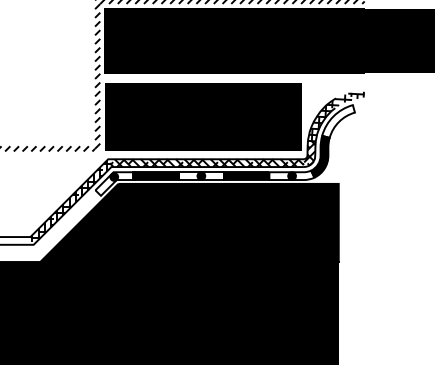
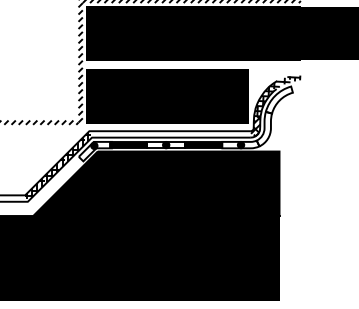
fill: (320, 155) -> (264, 128), removed
hatch: (206, 163) -> (170, 134), removed

